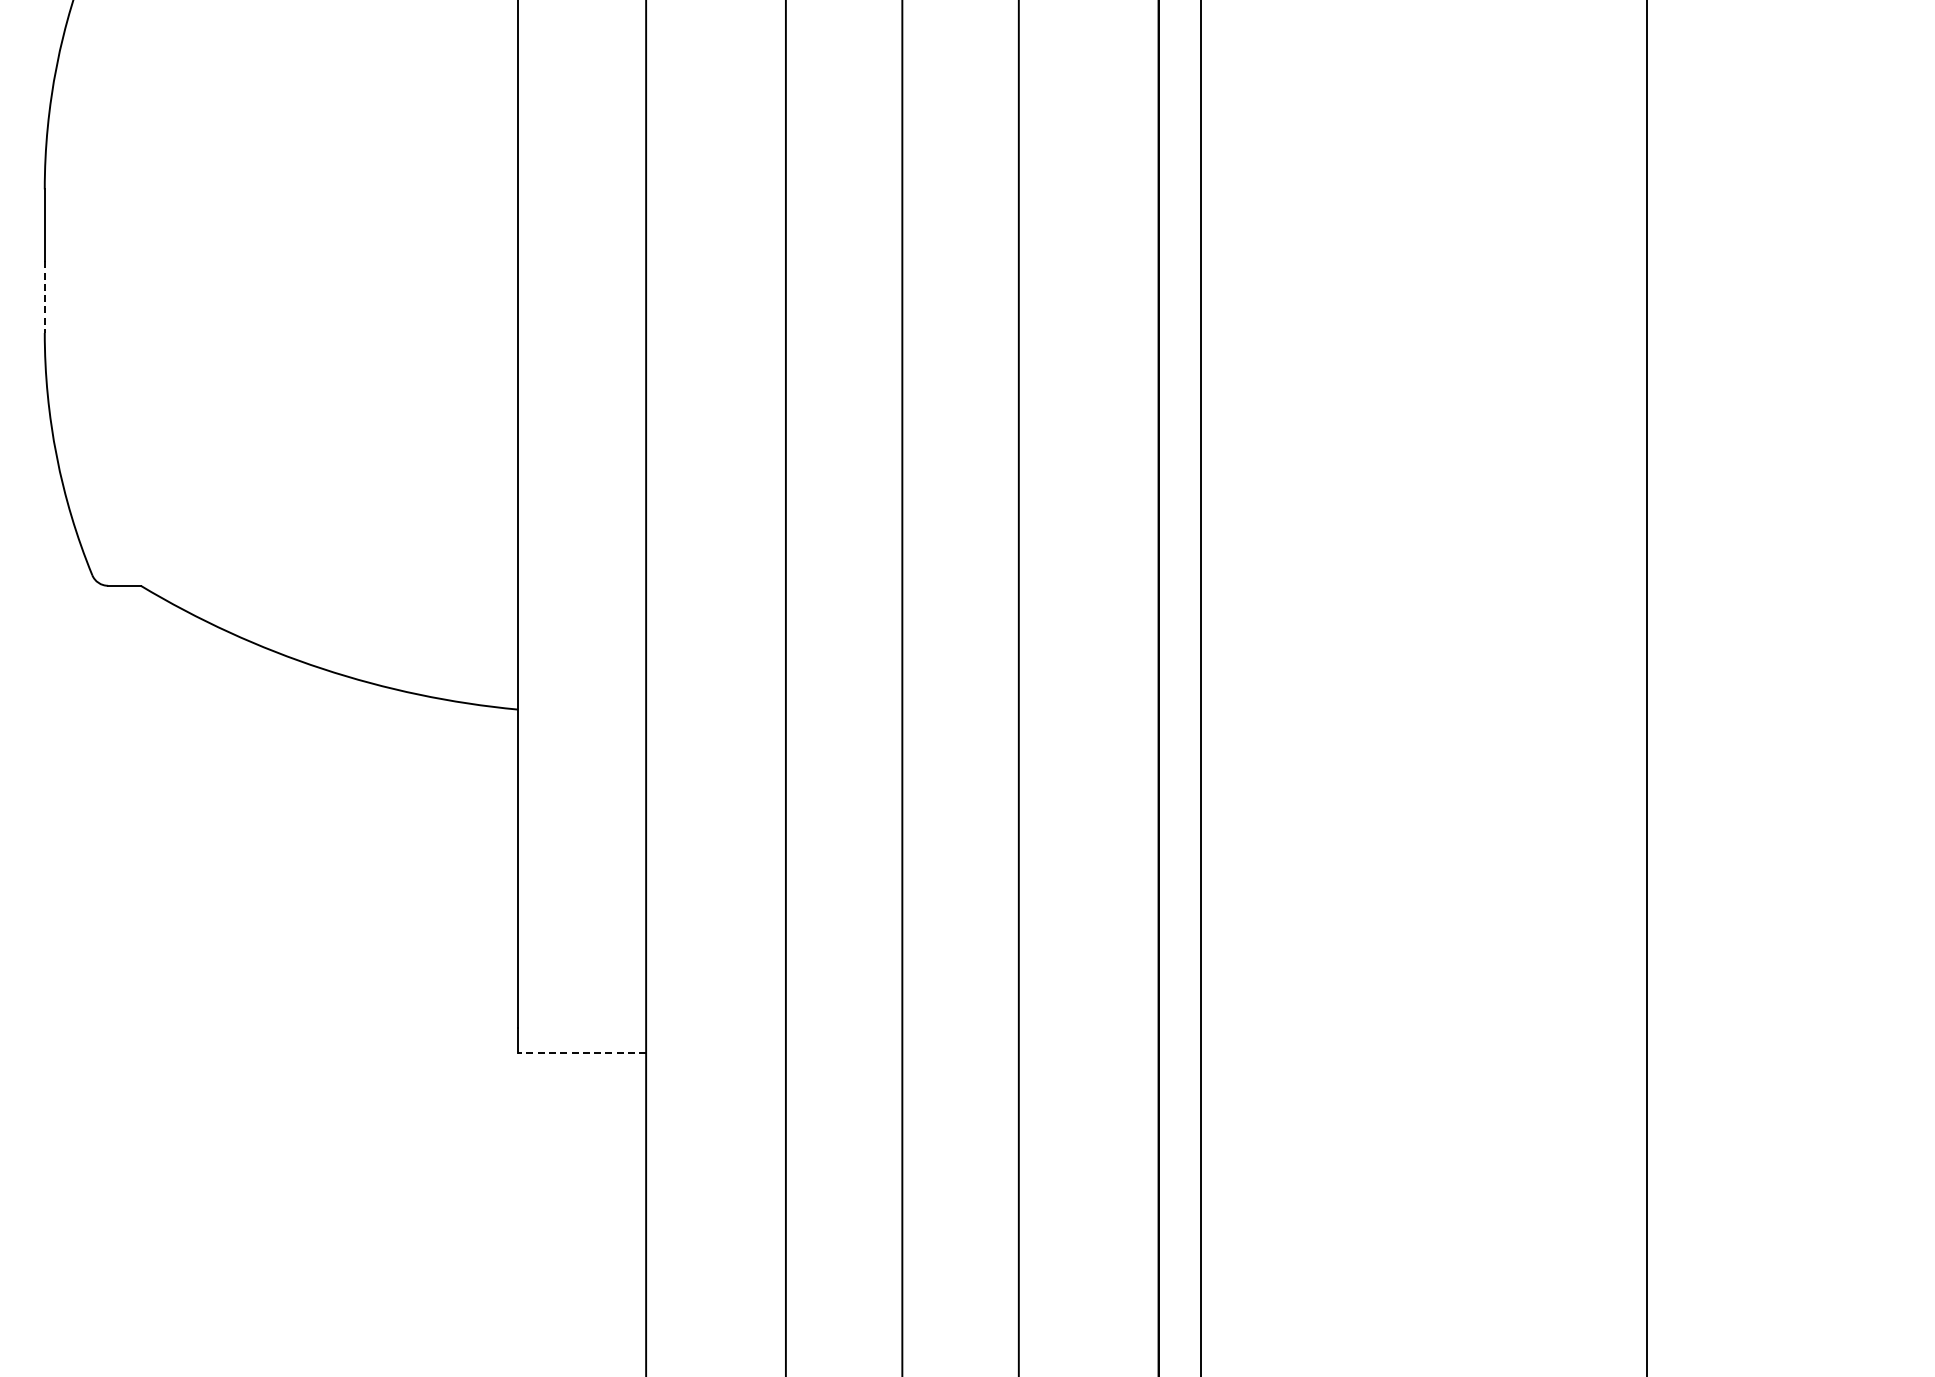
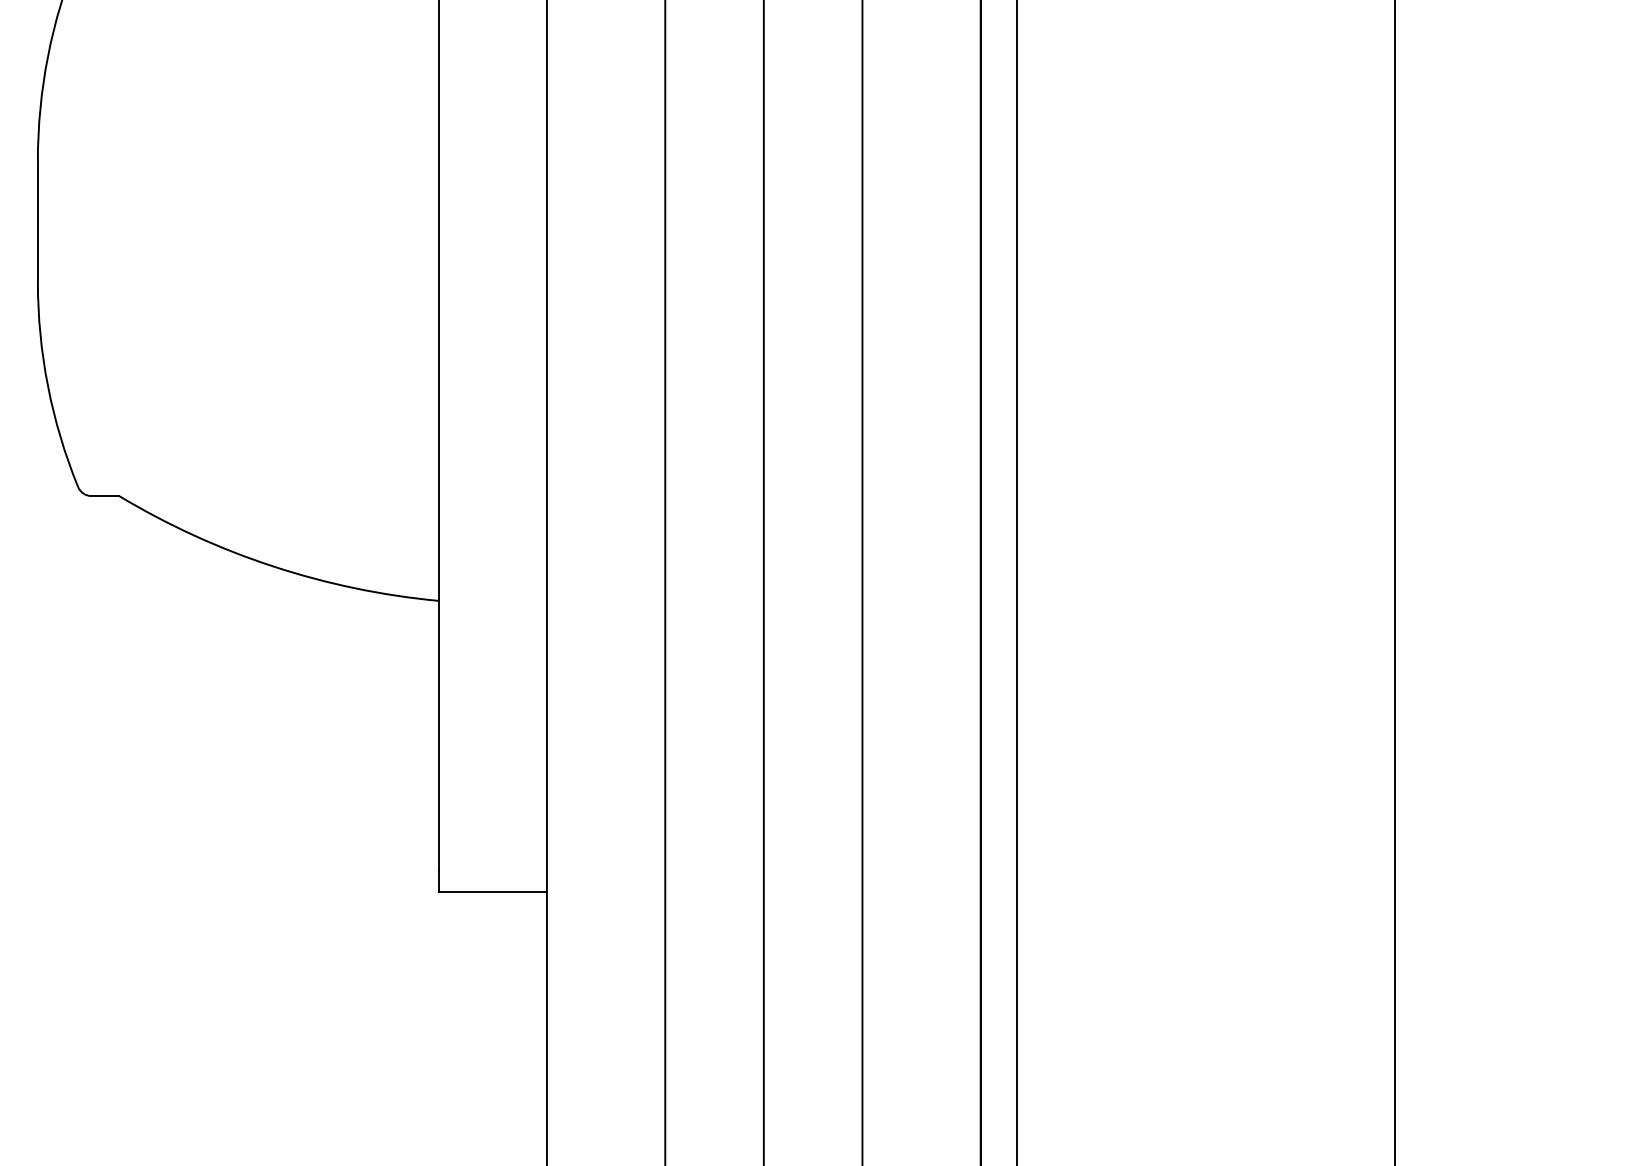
line: (44, 297) -> (37, 252), dashed -> solid
line: (581, 1053) -> (492, 891), dashed -> solid

